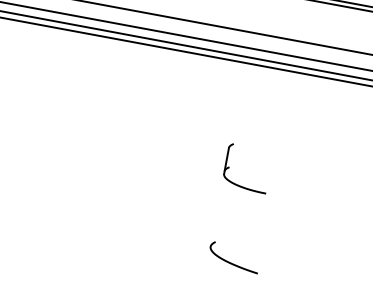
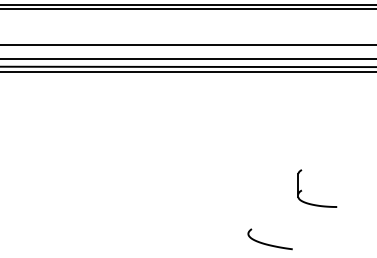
part: (229, 168) -> (302, 191), moved

